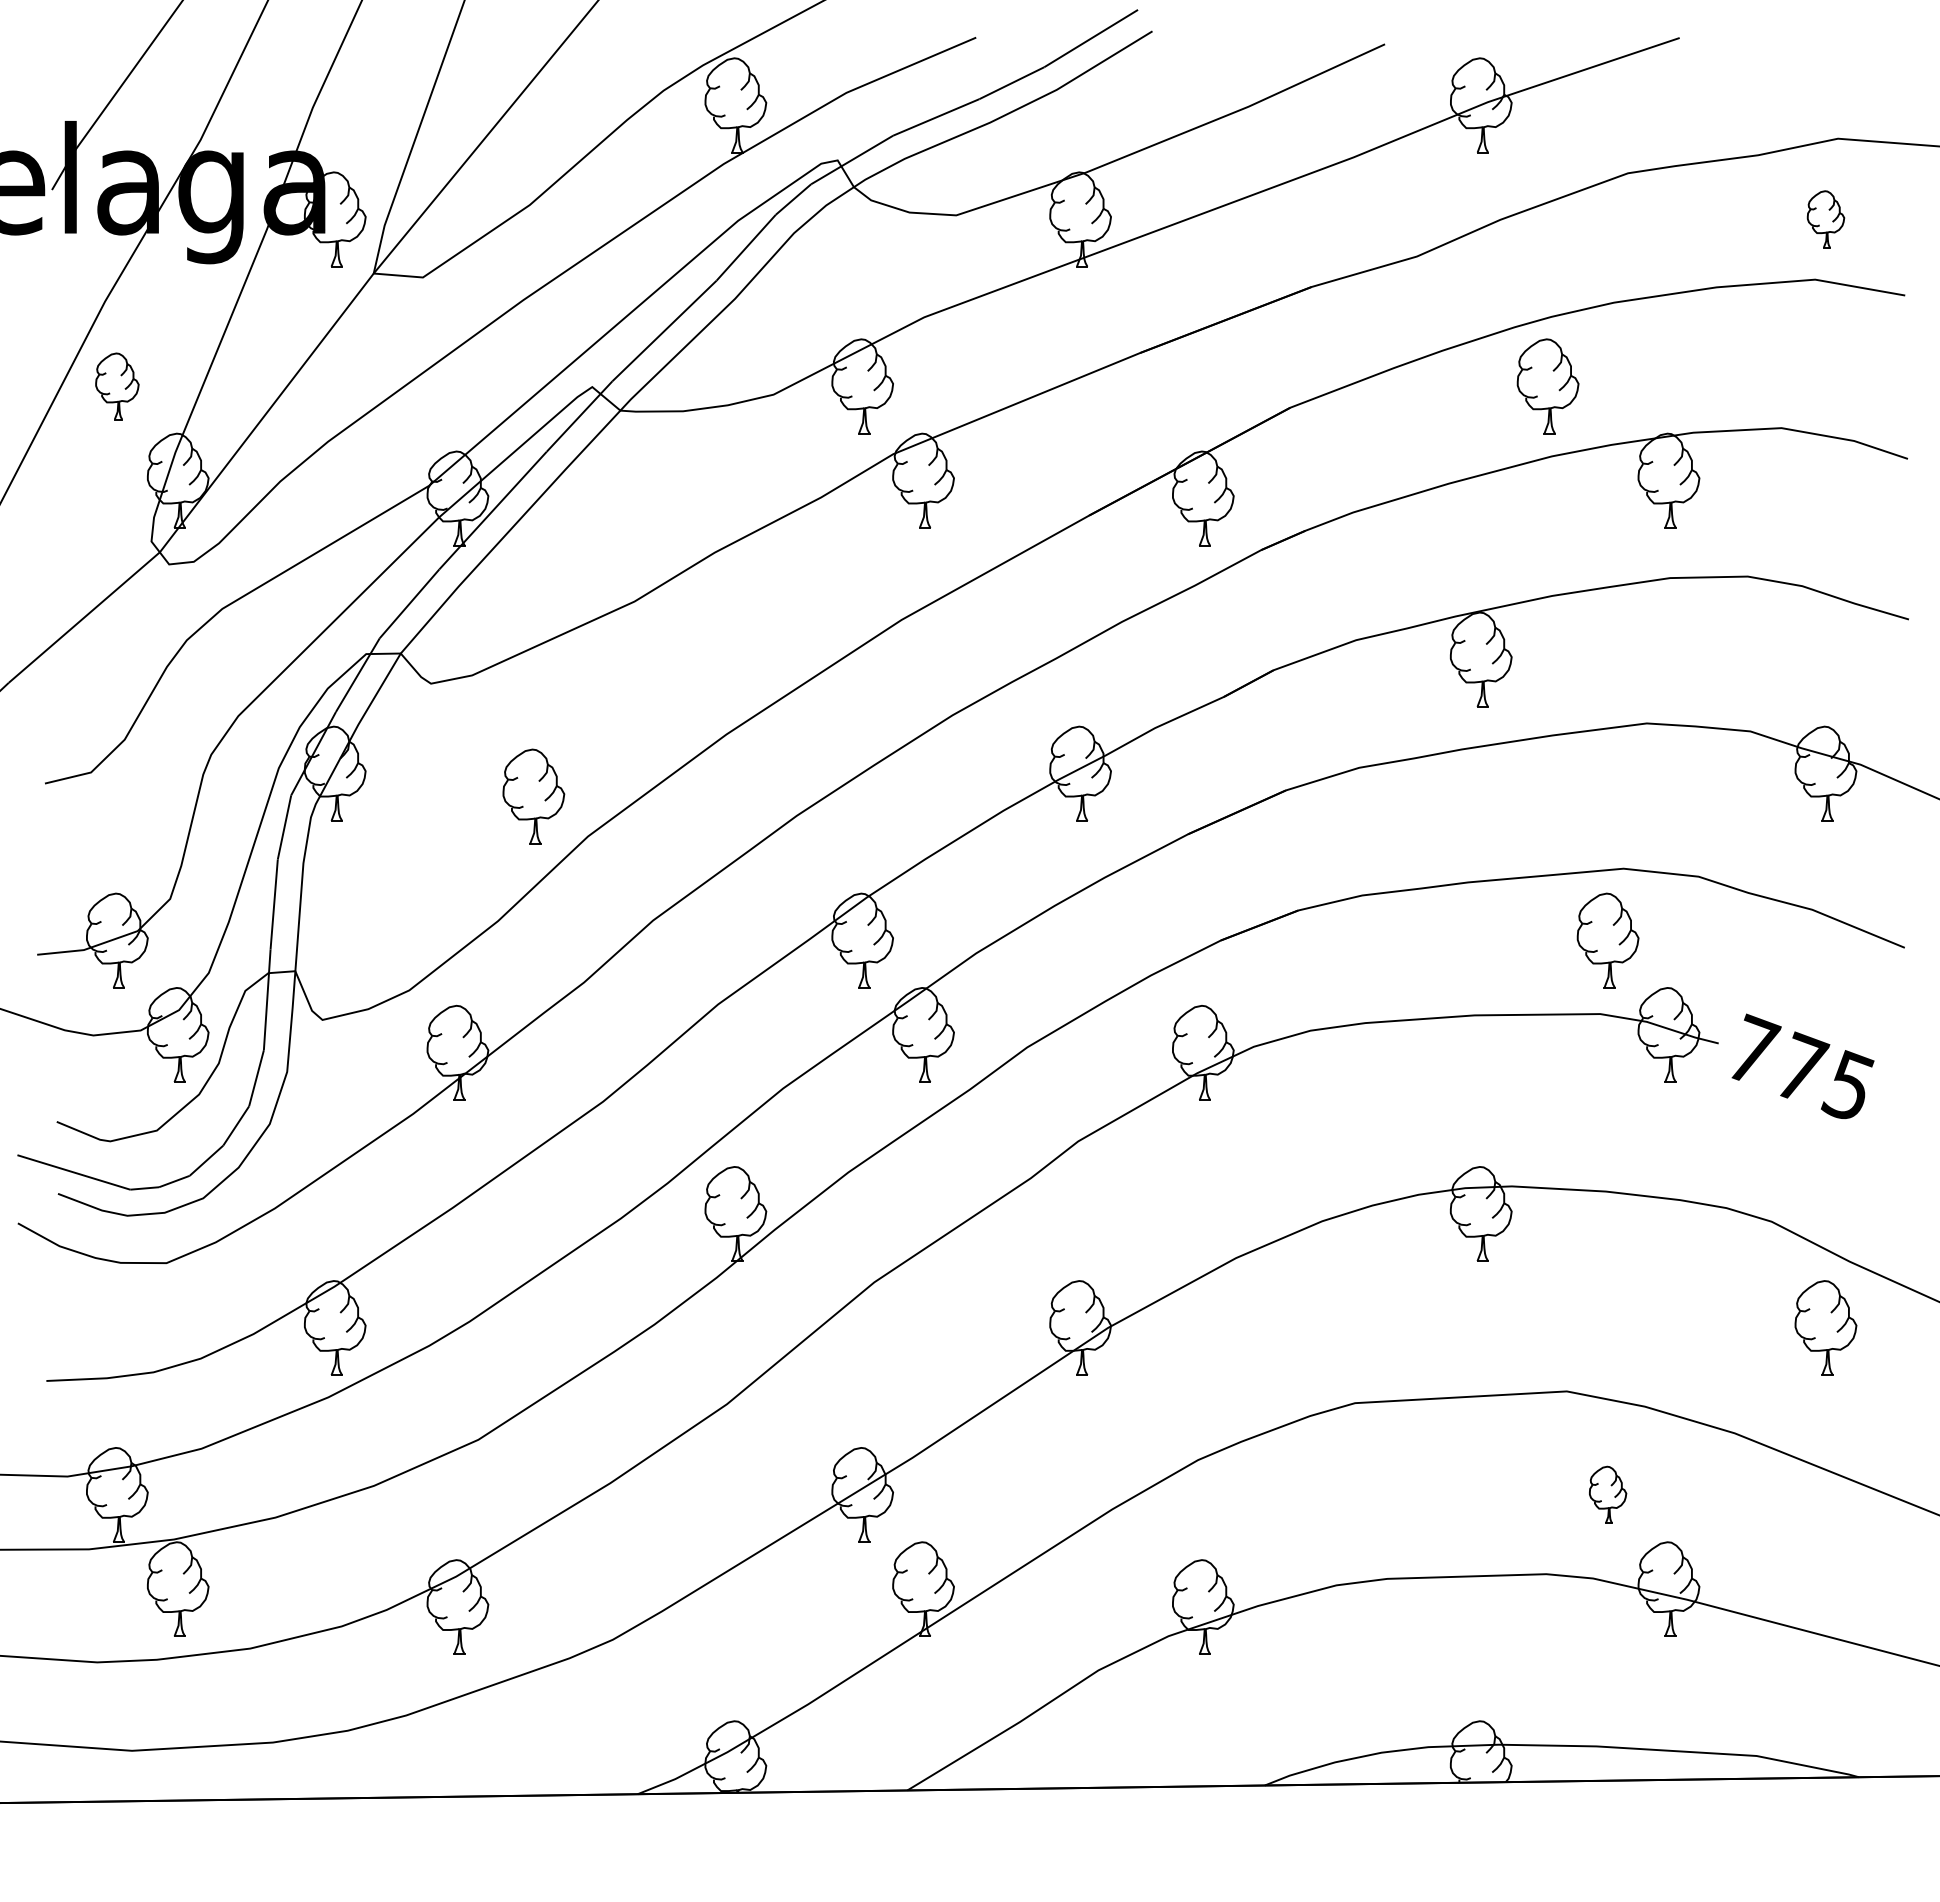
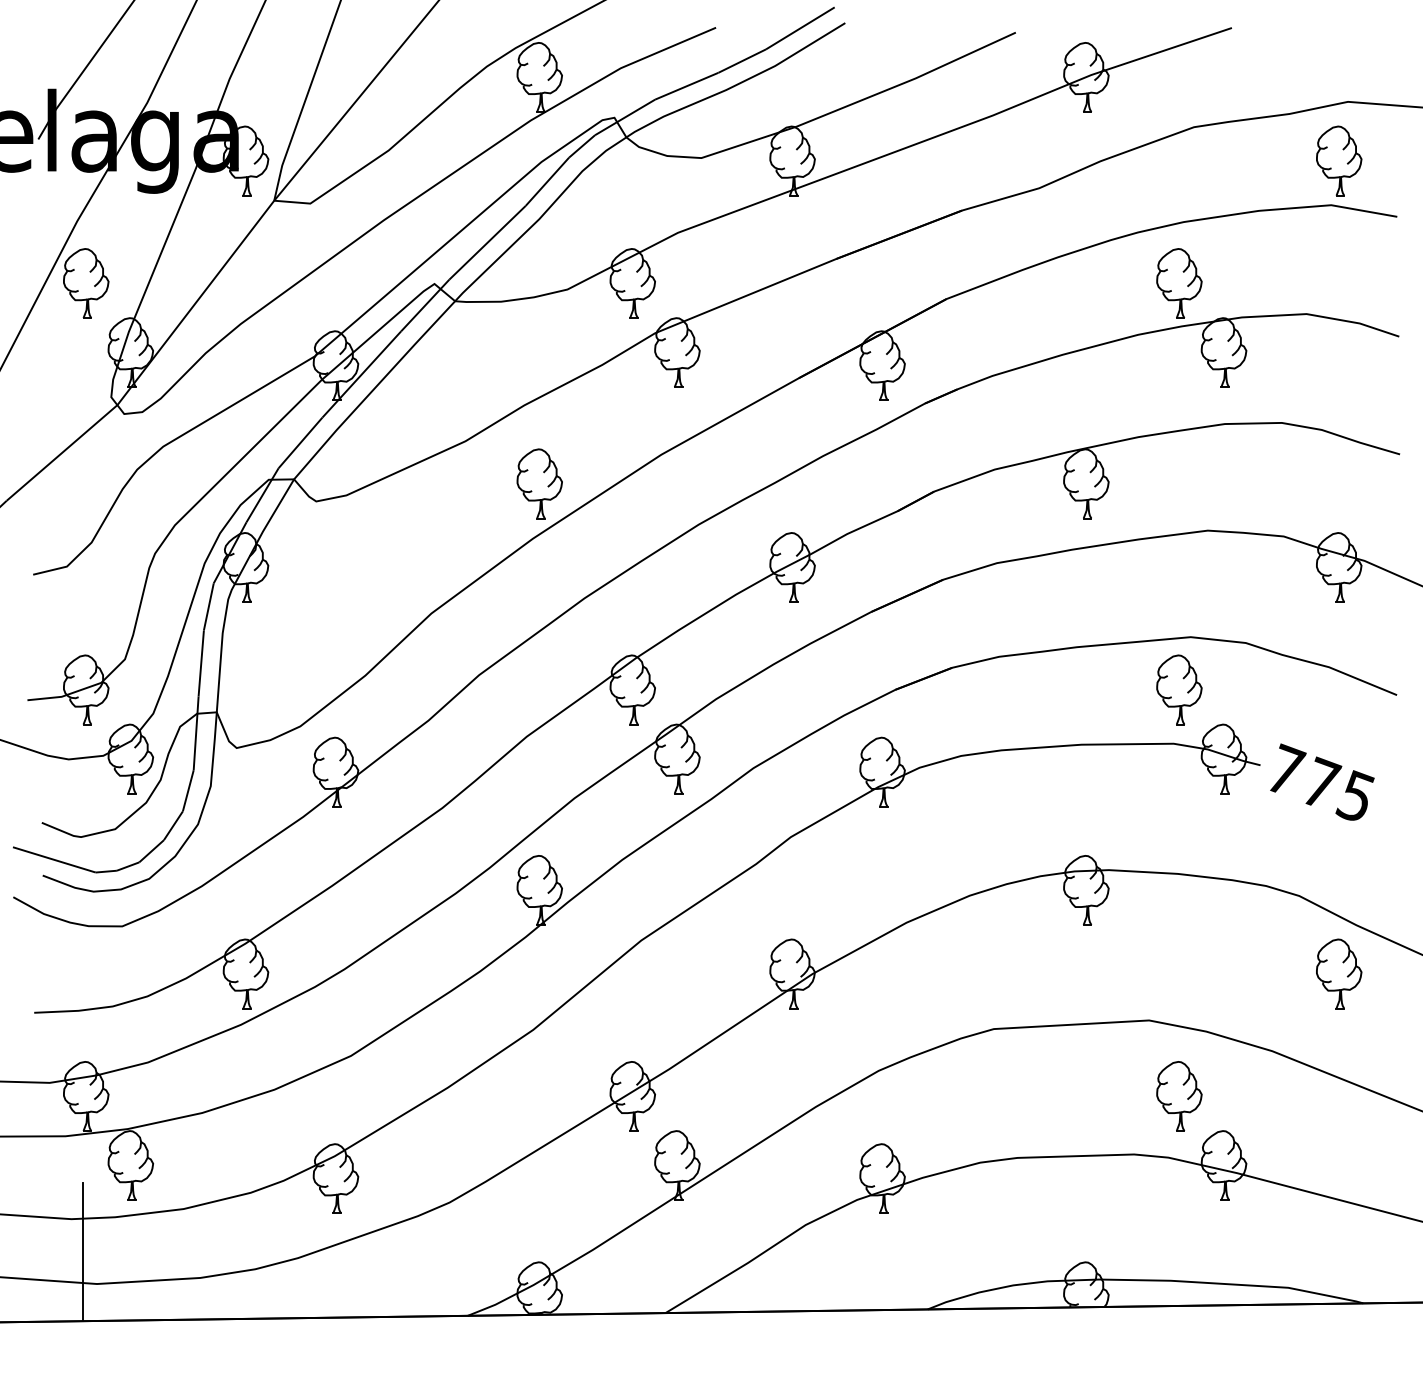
part: (1825, 219) -> (1338, 161), size x1.67
part: (117, 386) -> (86, 283), size x1.43
part: (1547, 386) -> (1178, 283), moved
part: (533, 796) -> (539, 483), moved
part: (1607, 1494) -> (1178, 1096), size x1.67
line: (112, 1707) -> (82, 1252), added

